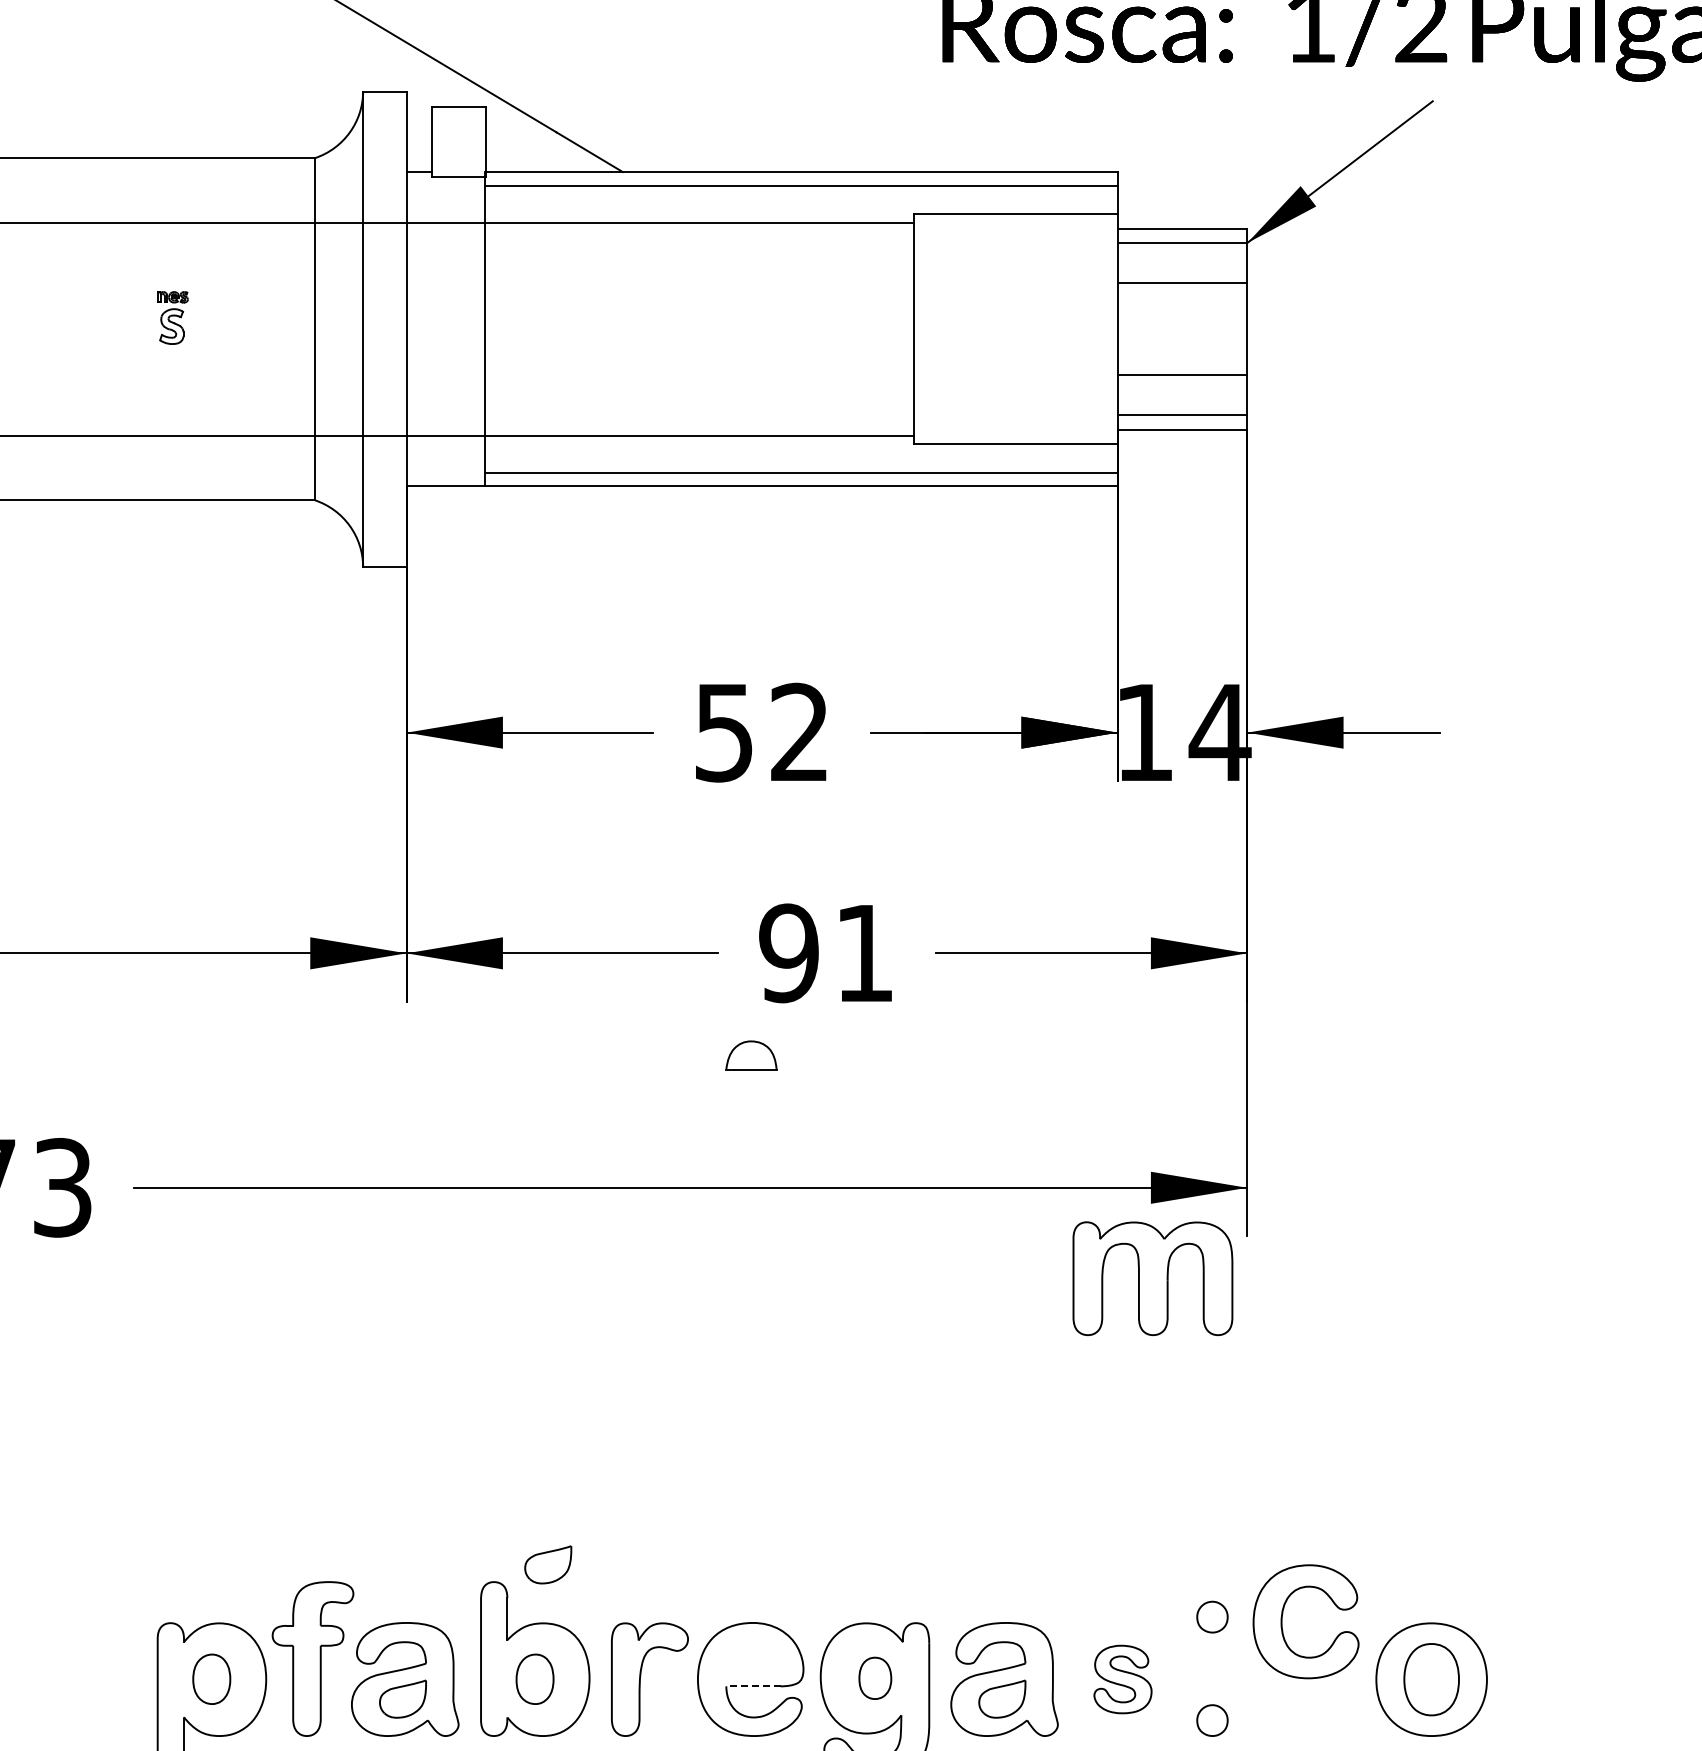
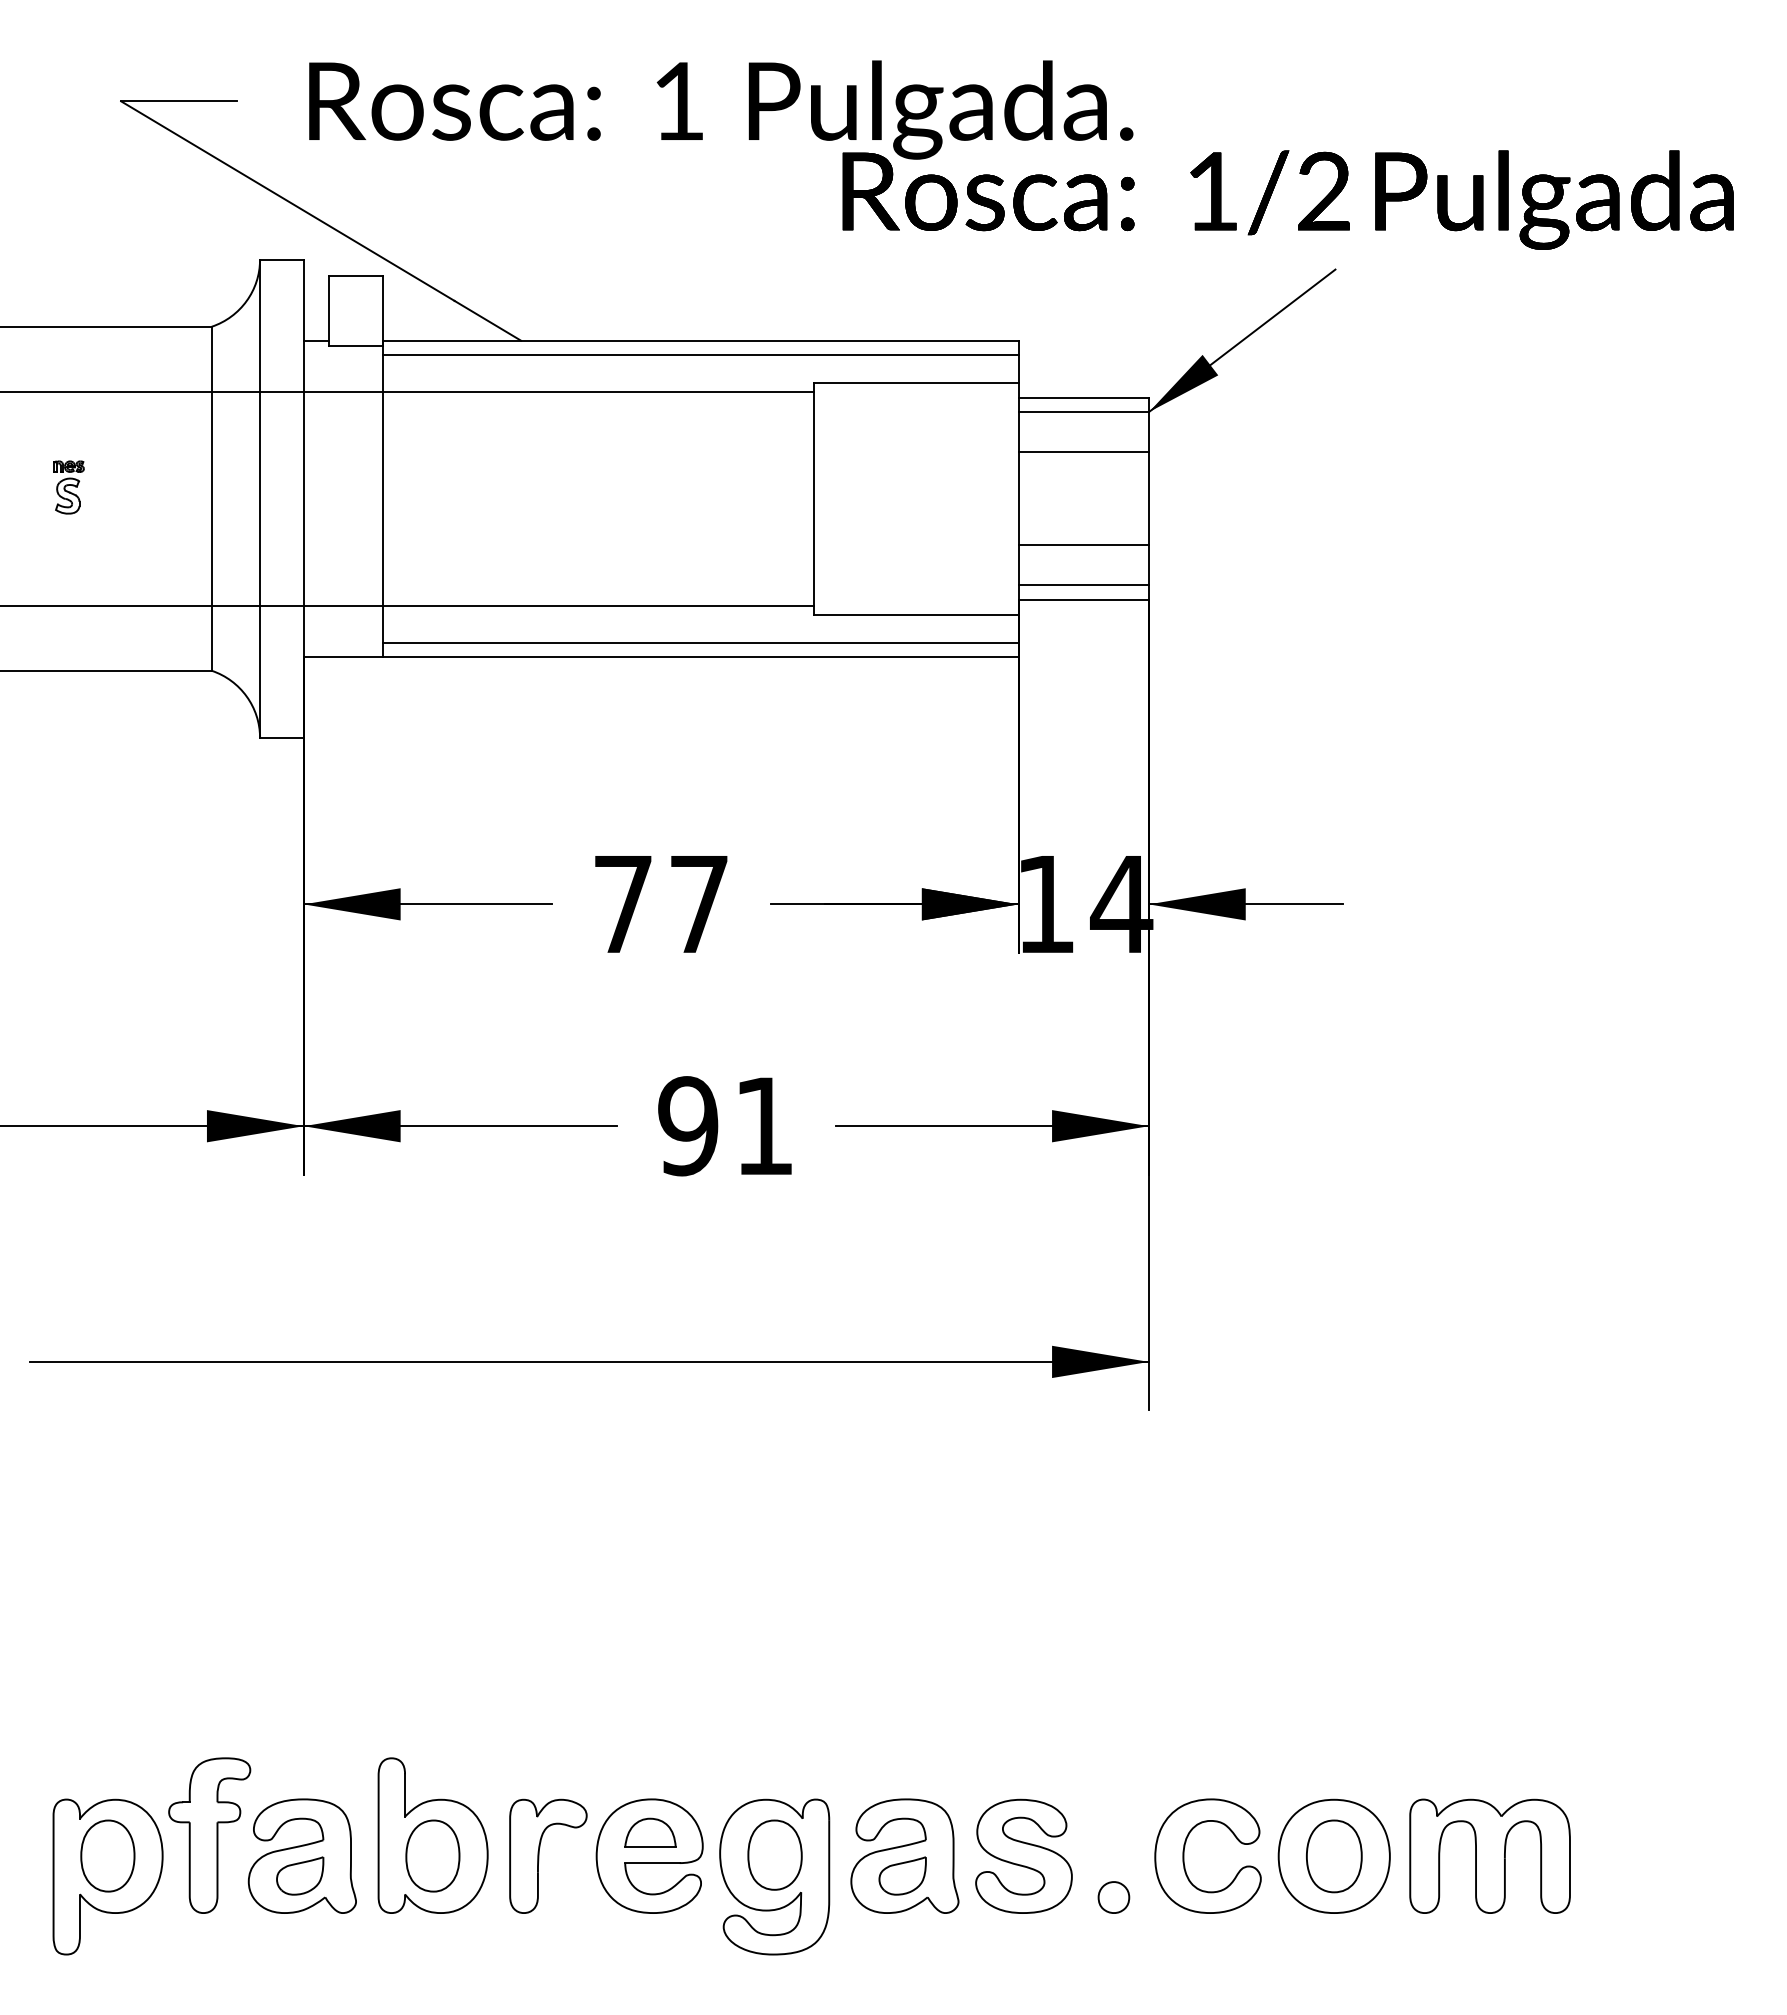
text: (761, 732) -> (660, 904), 52 -> 77
part: (751, 1055) -> (650, 1832), moved
part: (1152, 1277) -> (1489, 1855), moved
part: (548, 1564) -> (446, 1740), removed
part: (1212, 1617) -> (1113, 1793), removed
part: (1282, 1621) -> (1184, 1855), moved
part: (874, 1677) -> (774, 1854), size x1.67
part: (211, 1678) -> (107, 1855), size x1.43
part: (534, 1678) -> (432, 1855), size x1.43
part: (1122, 1678) -> (1023, 1855), size x1.67
line: (752, 1686) -> (651, 1863), dashed -> solid

